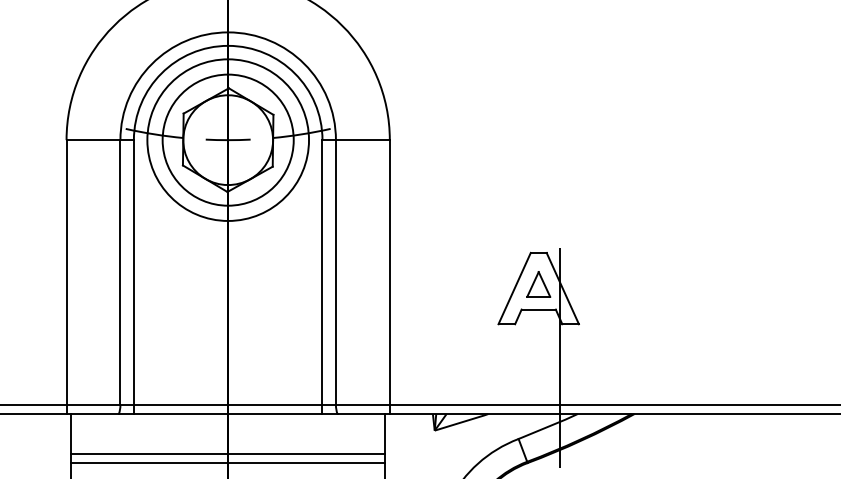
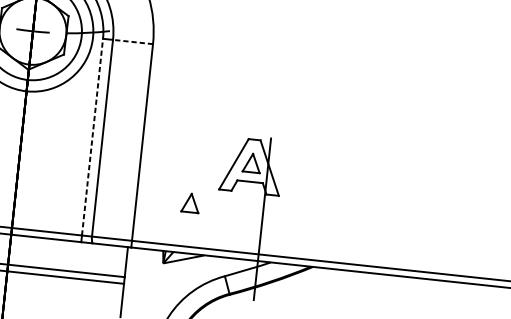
line: (362, 140) -> (132, 42), solid -> dashed
line: (322, 272) -> (92, 137), solid -> dashed
part: (462, 346) -> (190, 203), added

